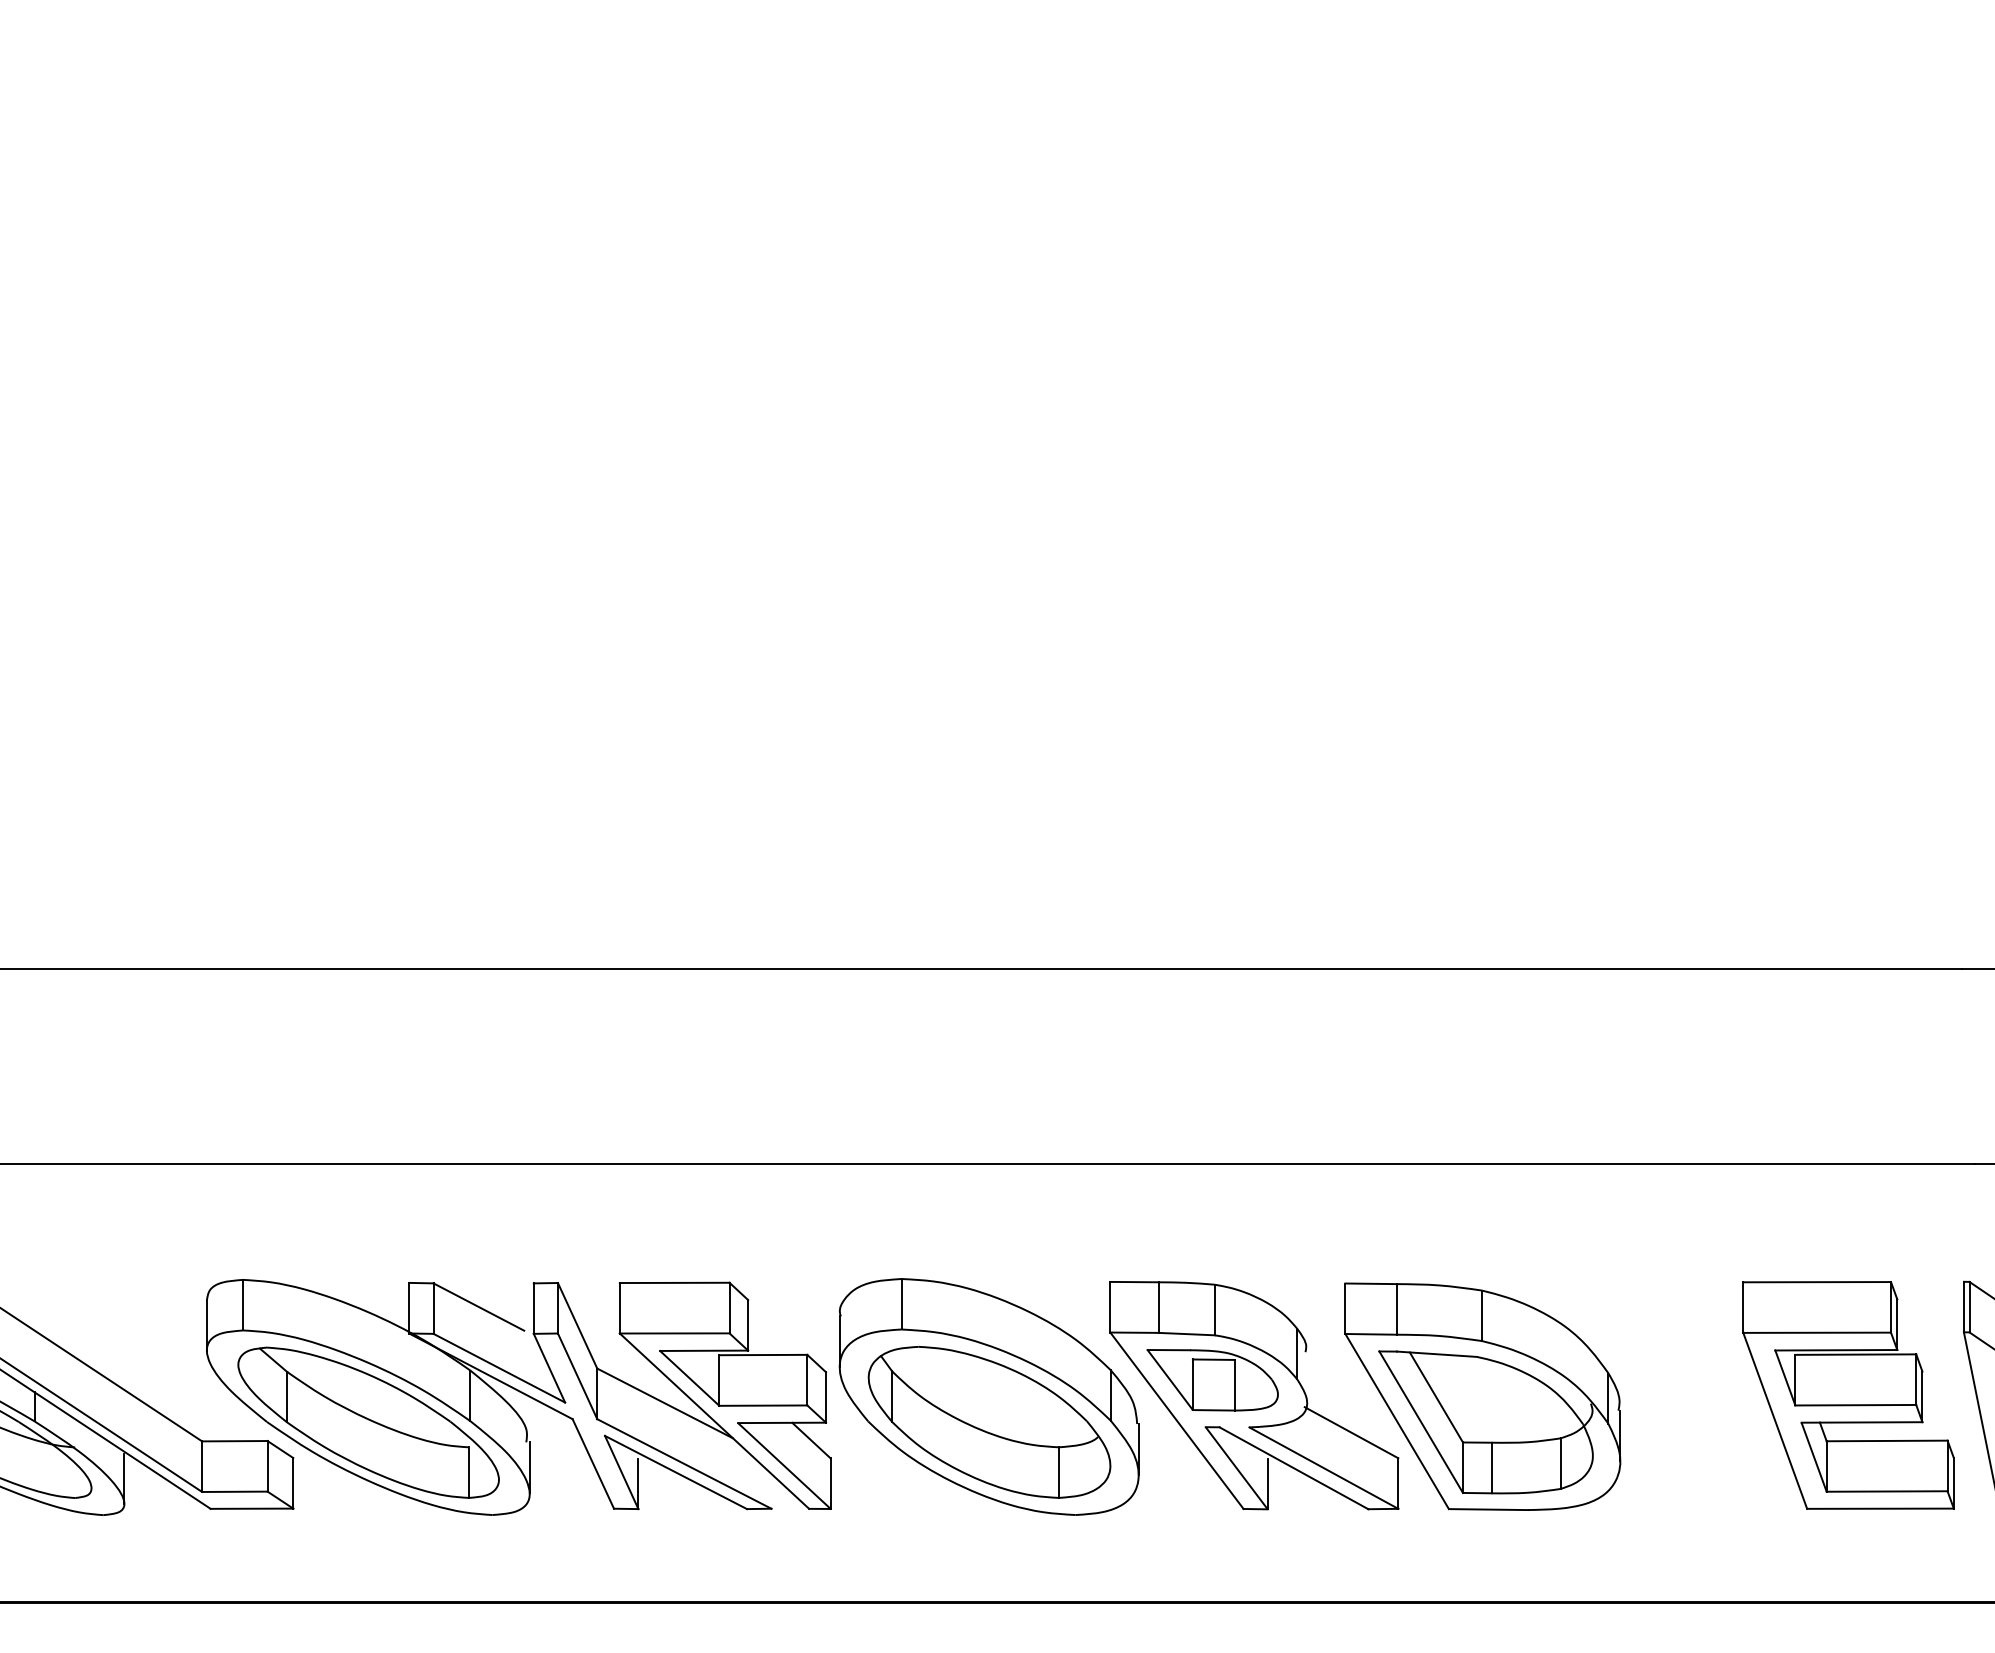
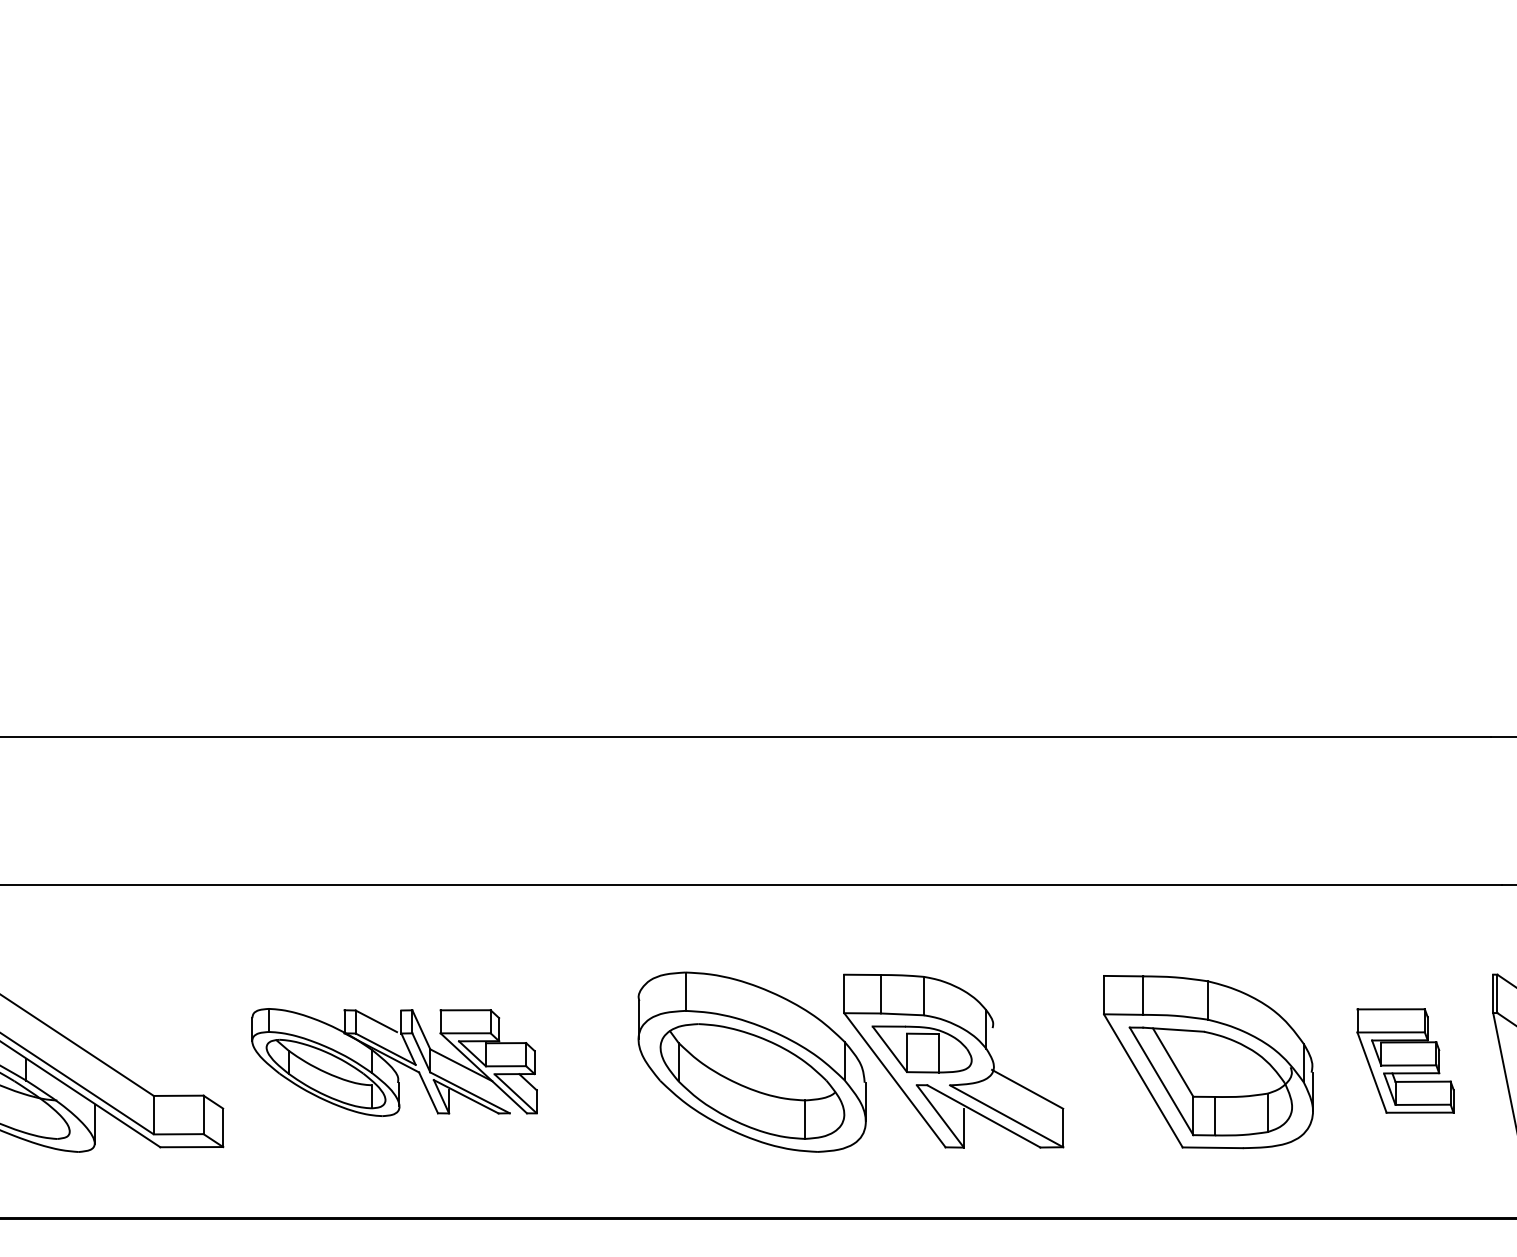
part: (1848, 1394) -> (1405, 1060), size x0.6
part: (518, 1397) -> (394, 1062), size x0.6
part: (1482, 1397) -> (1208, 1062), moved

